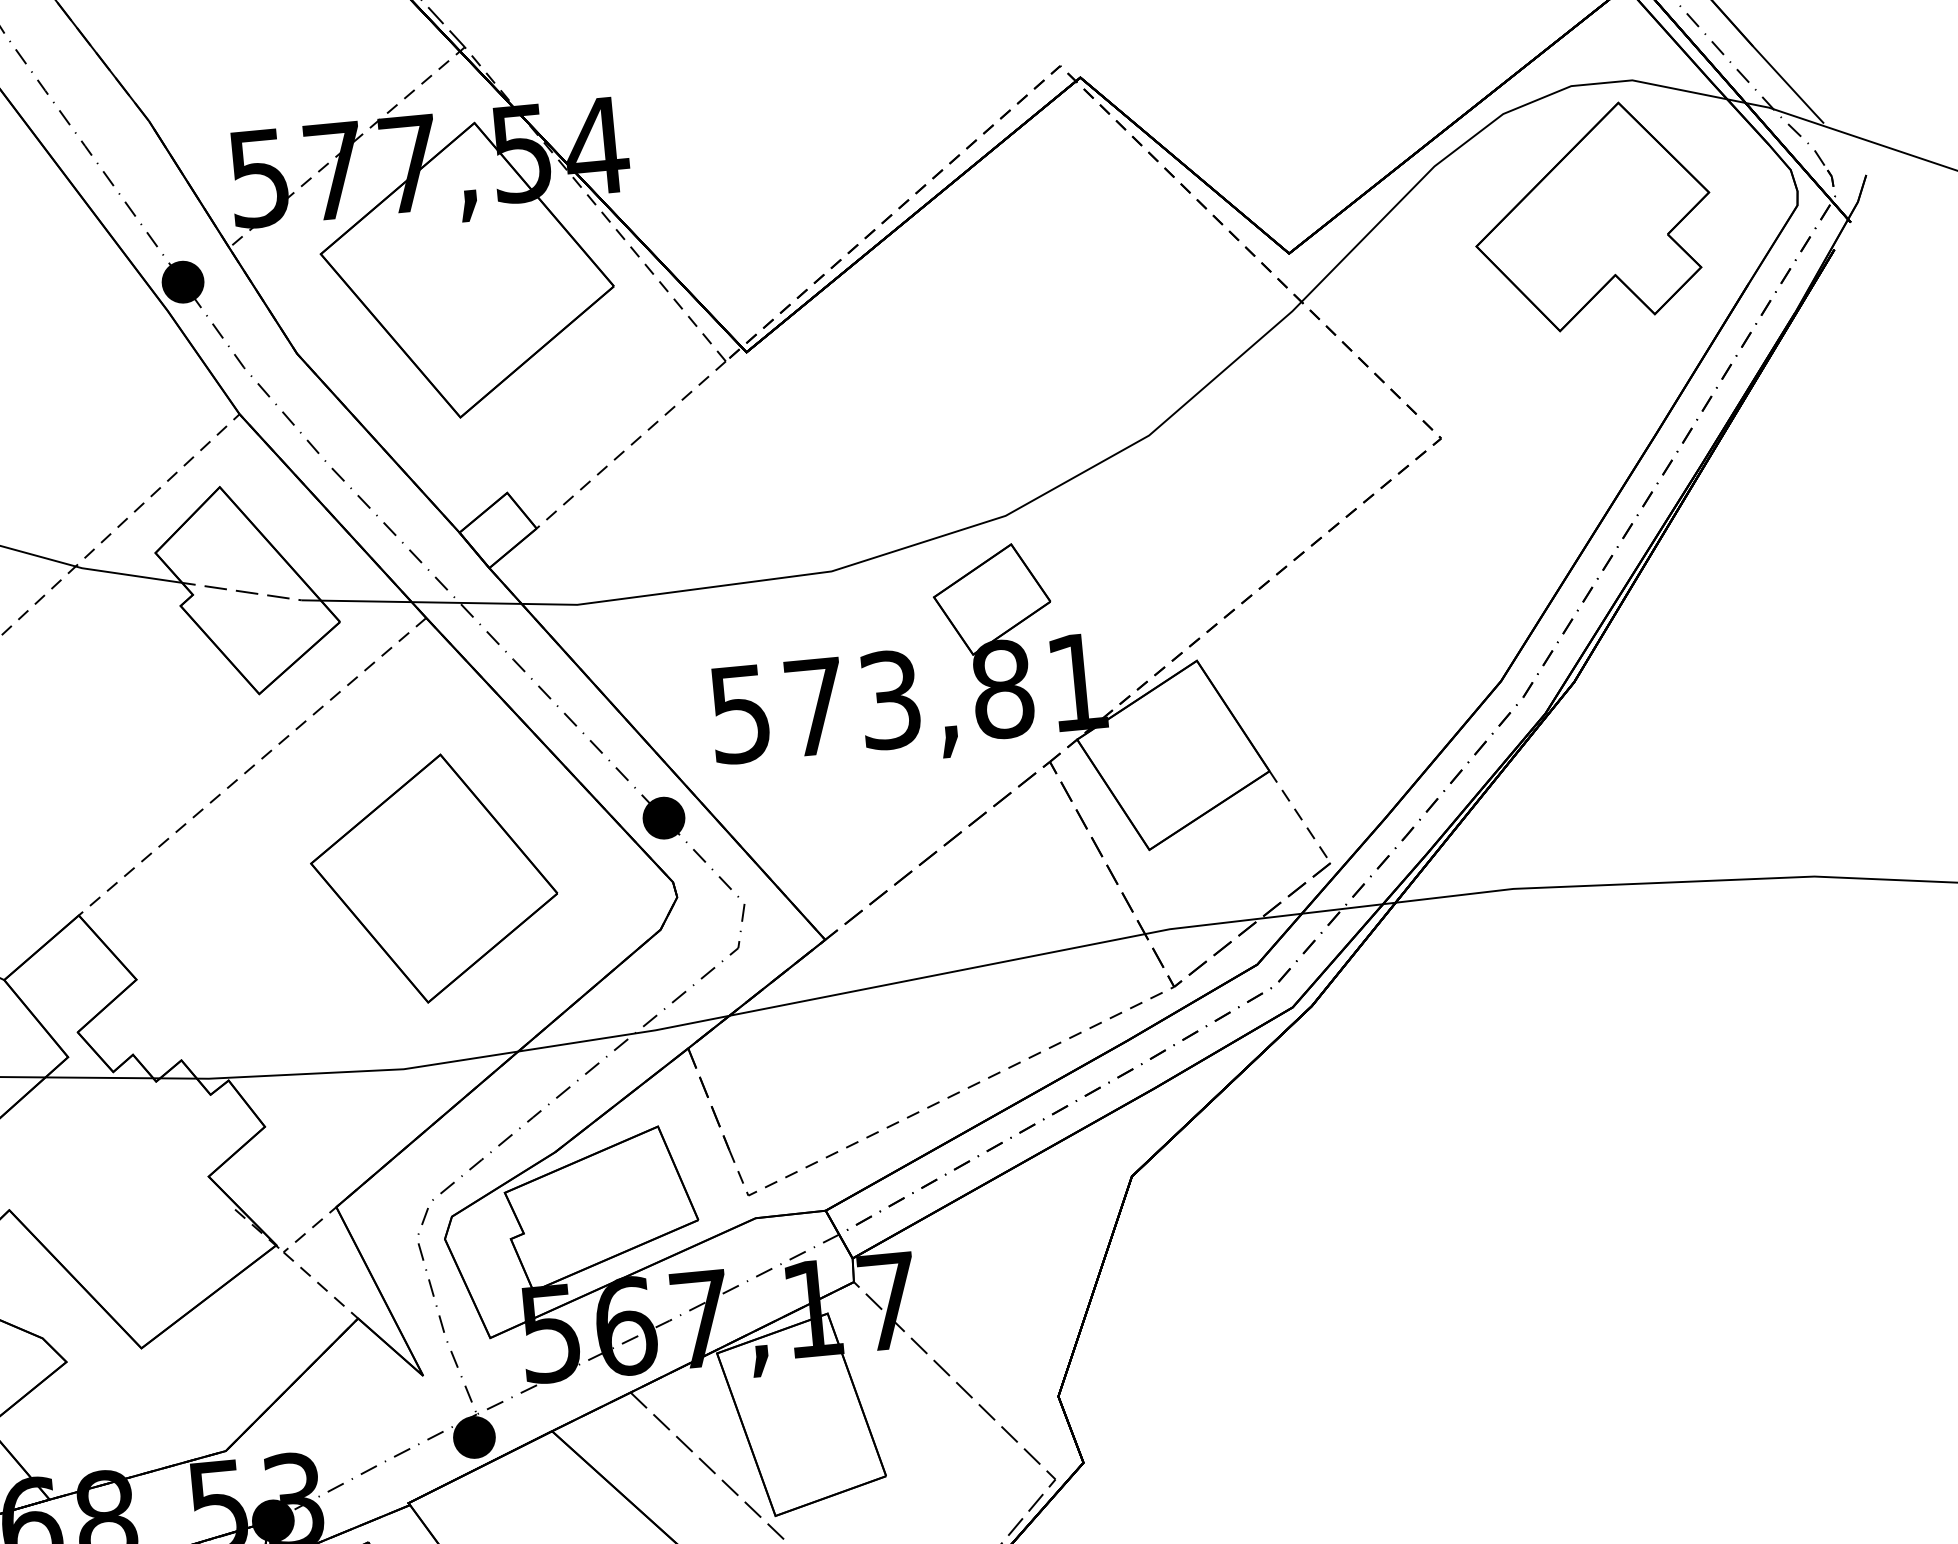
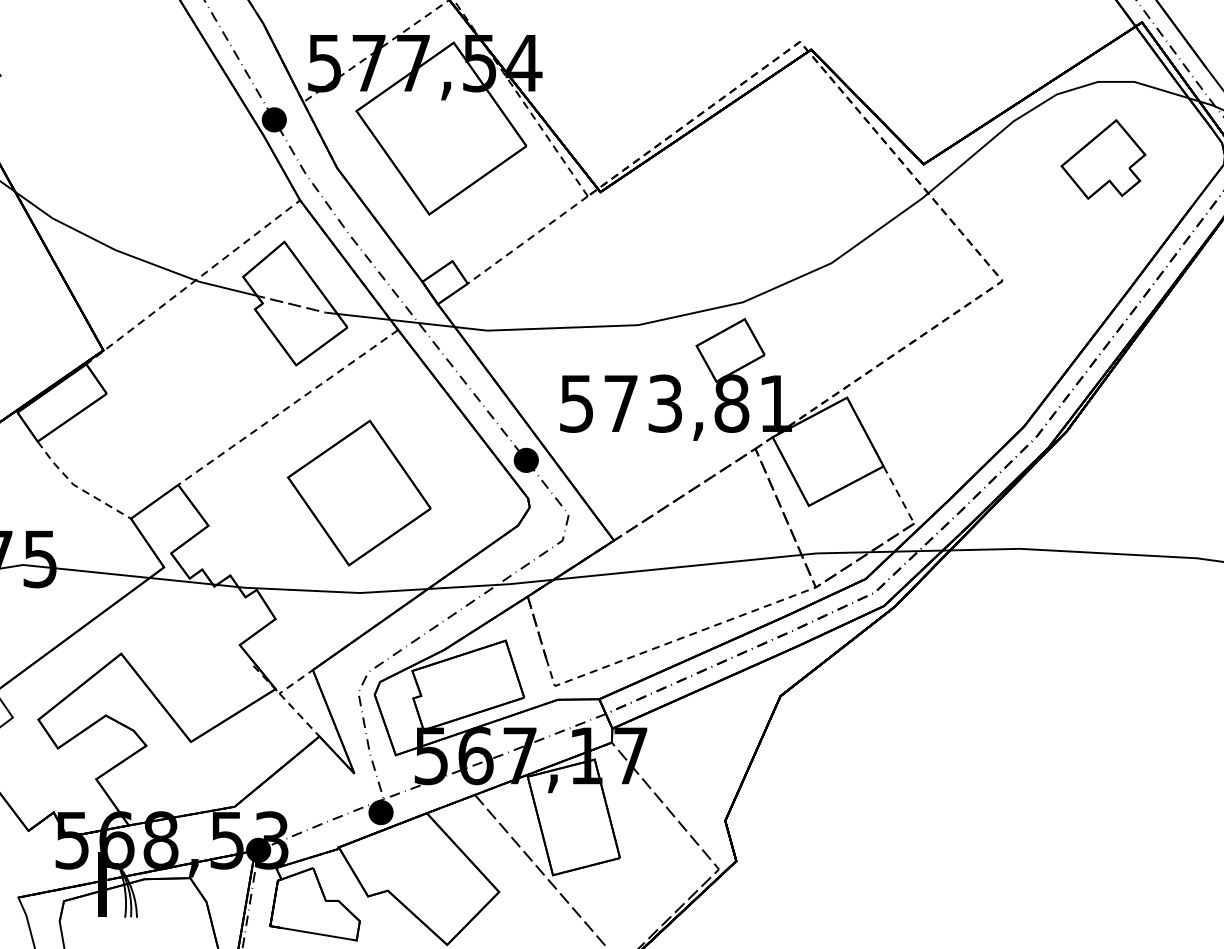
part: (1592, 216) -> (1103, 159), size x0.6
part: (434, 877) -> (359, 492), moved

